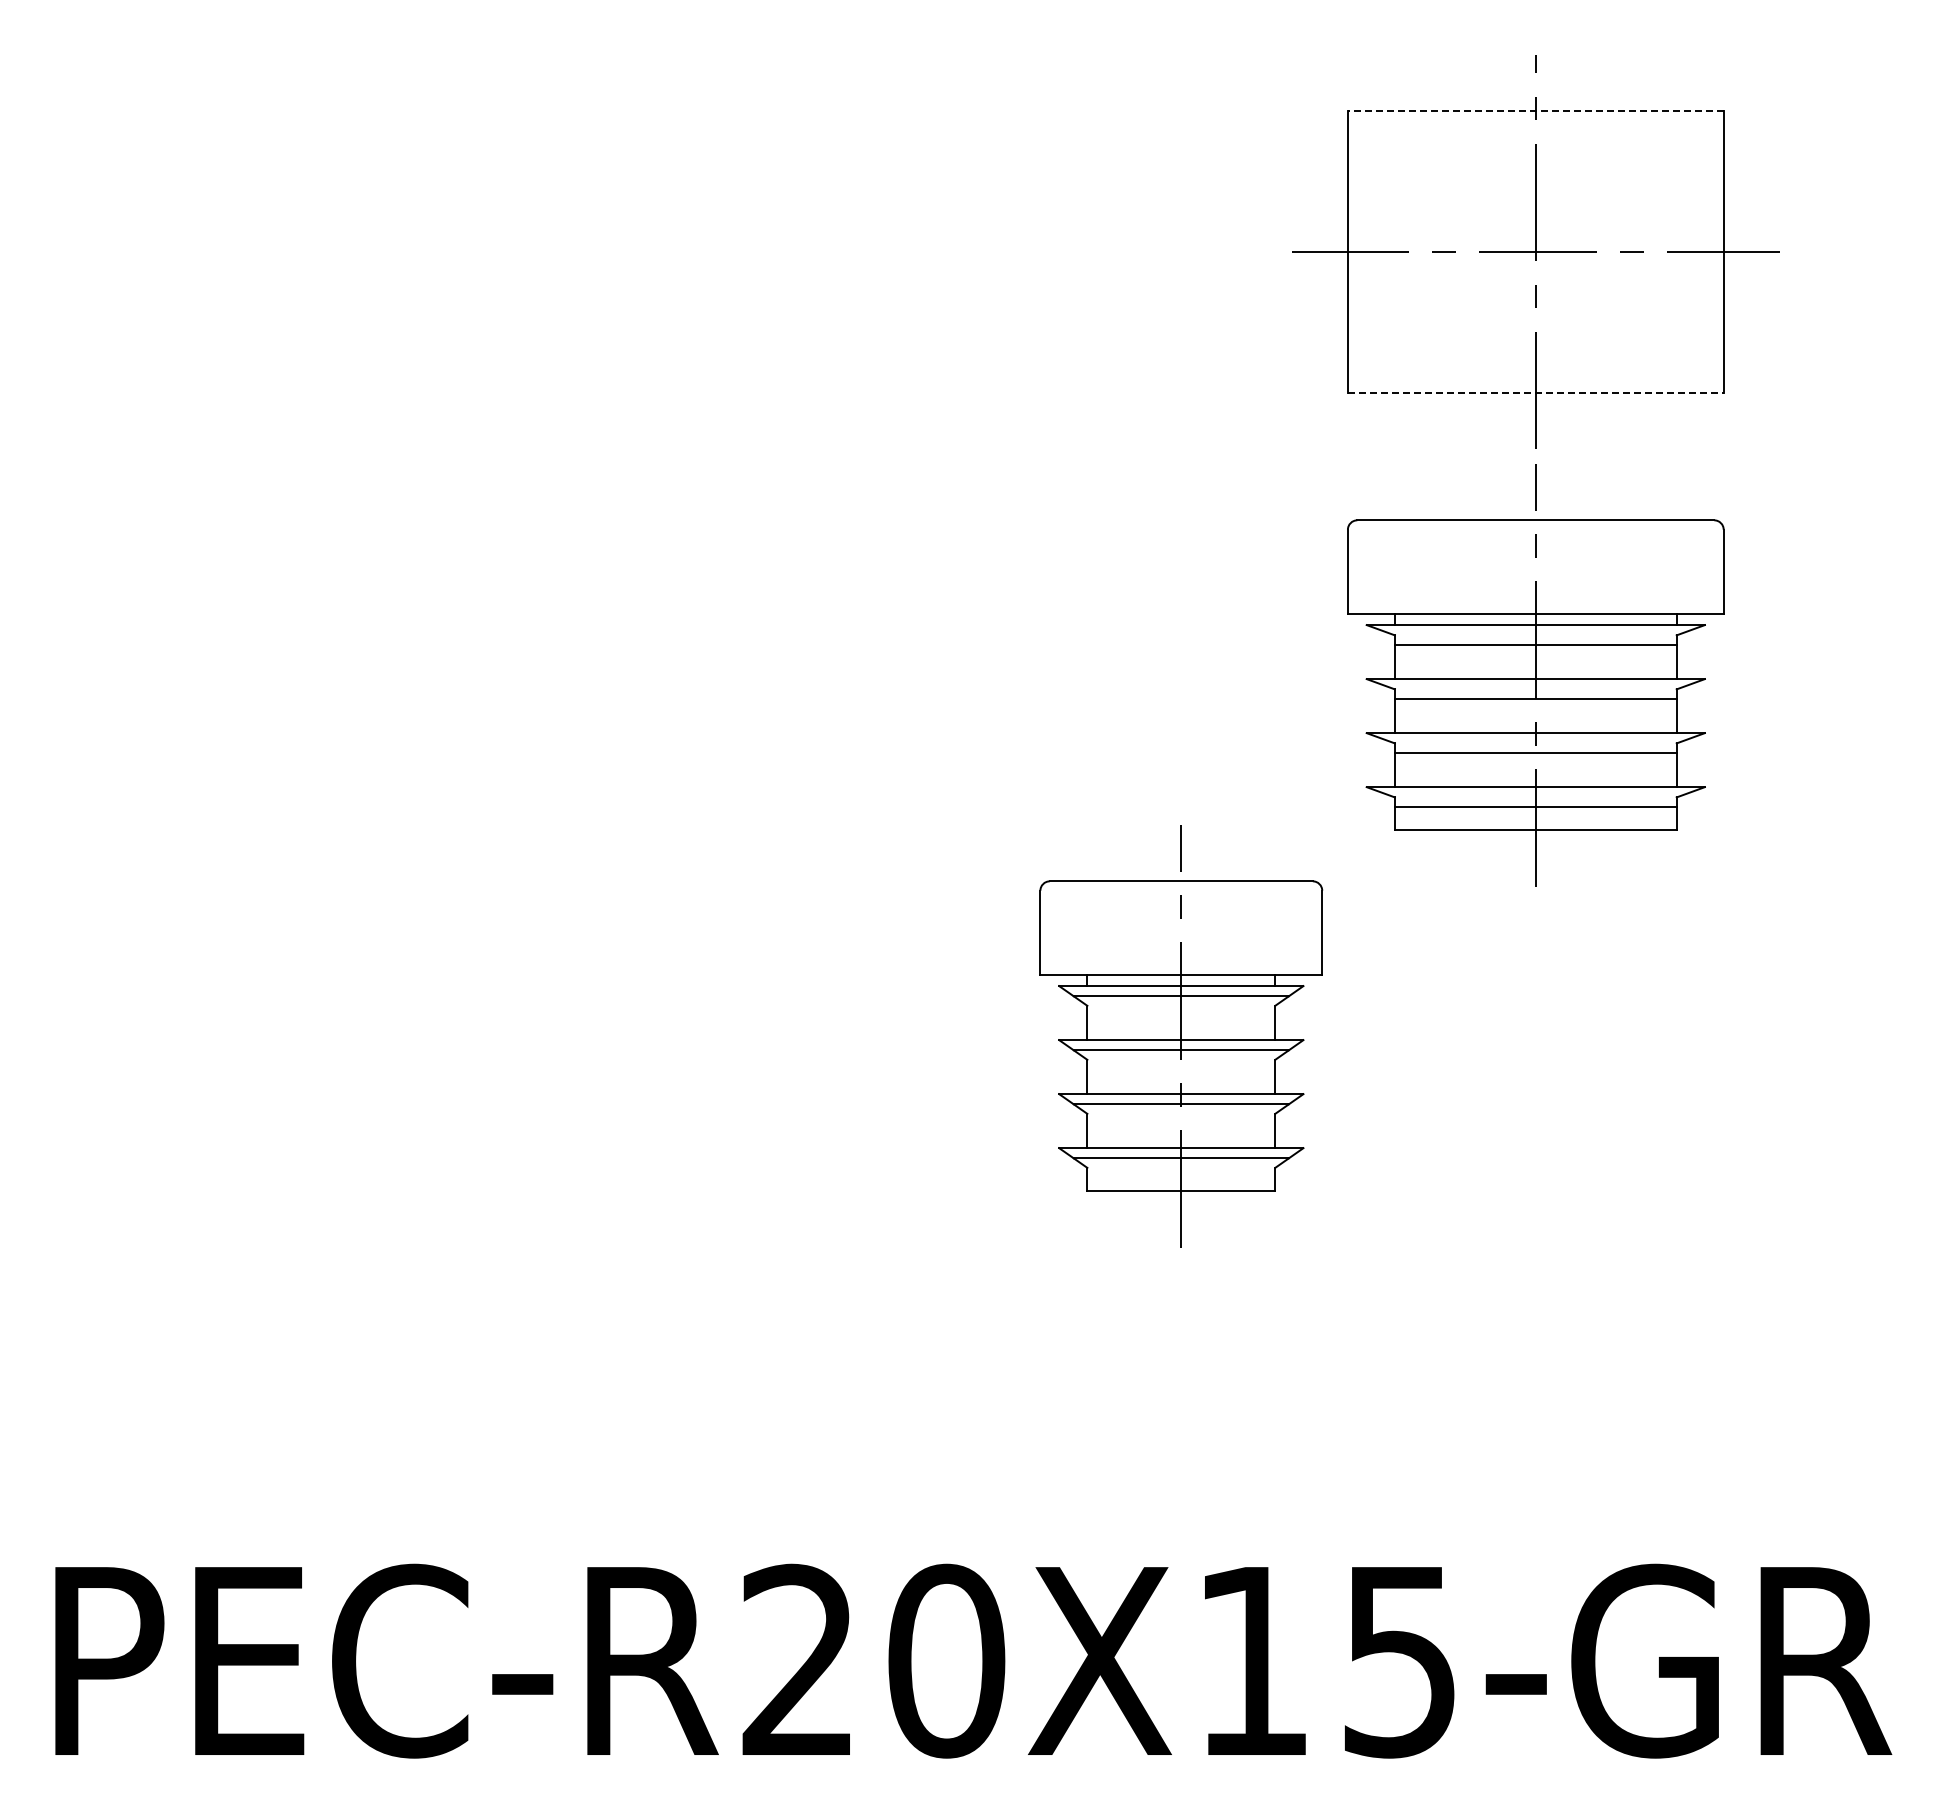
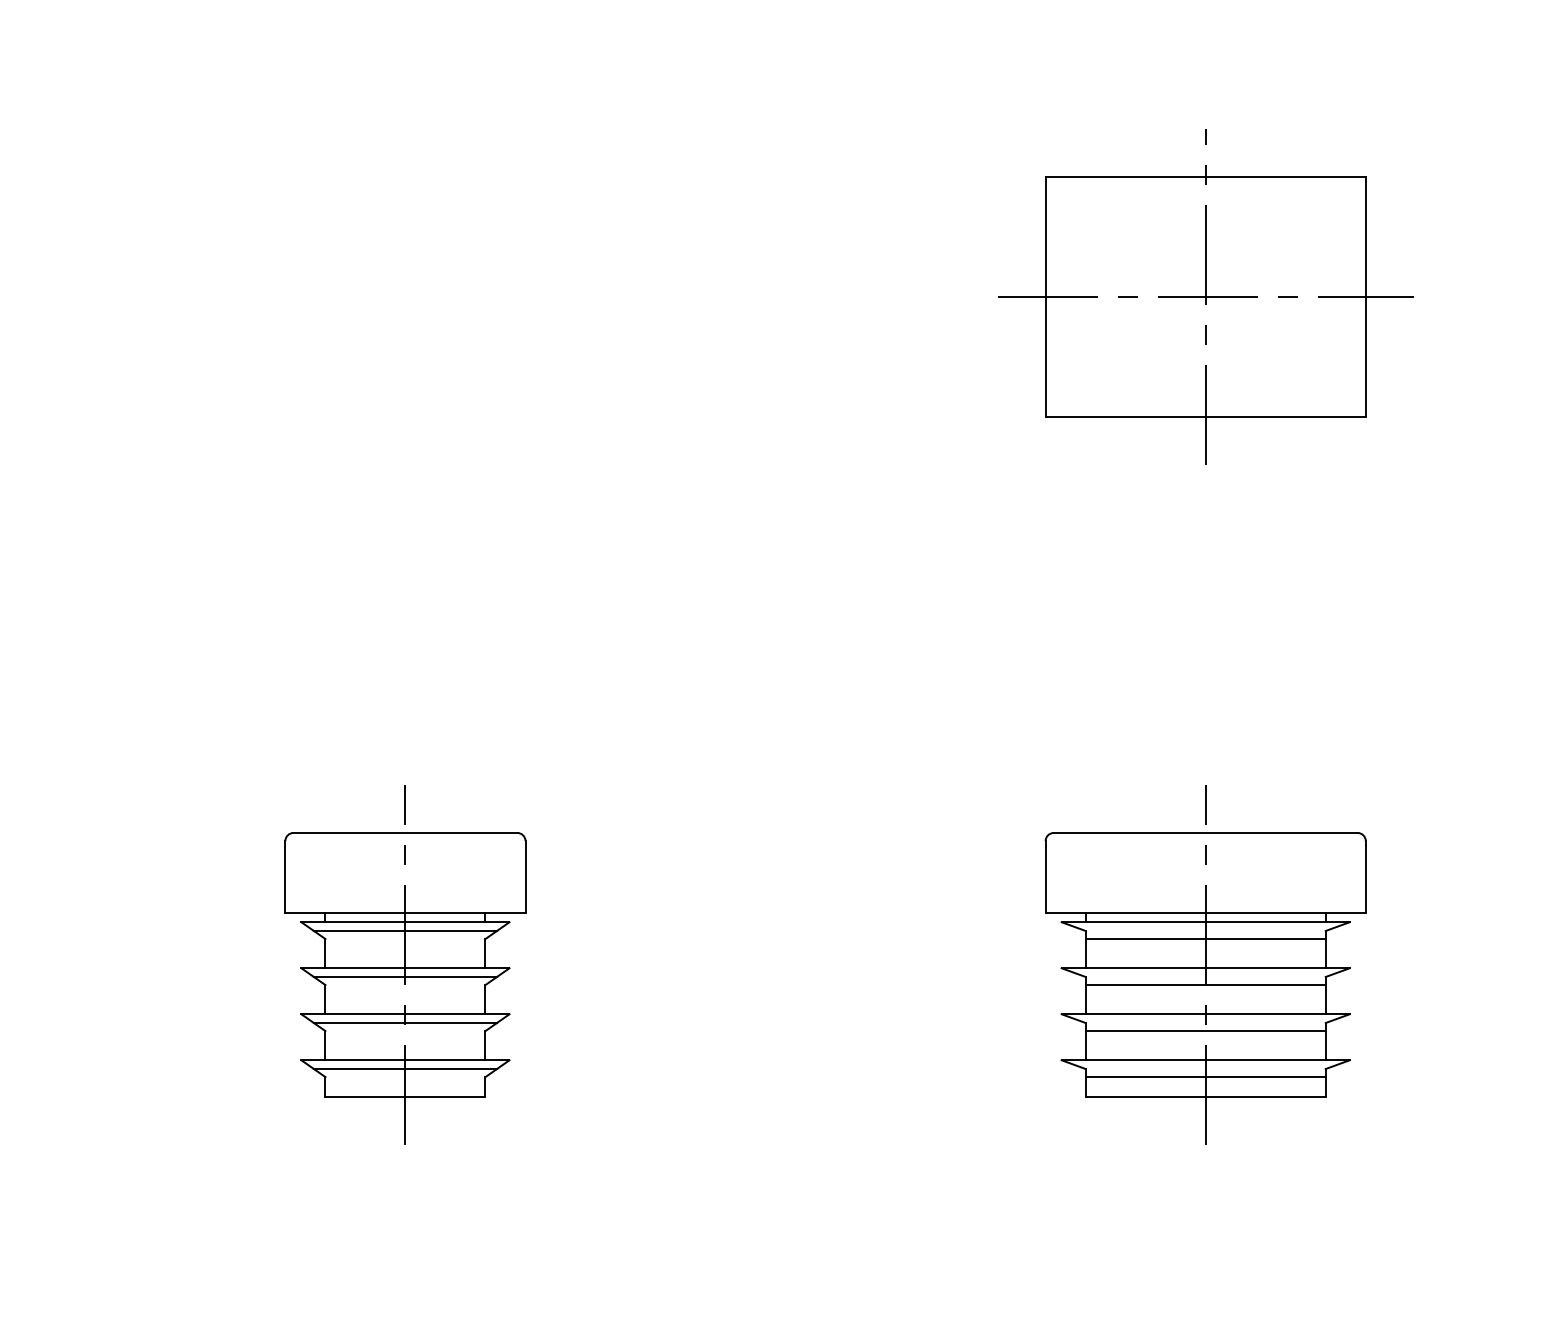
line: (1535, 110) -> (1205, 176), dashed -> solid
line: (1535, 392) -> (1205, 416), dashed -> solid
part: (1535, 675) -> (1205, 965), moved
part: (1181, 1036) -> (405, 965), moved

